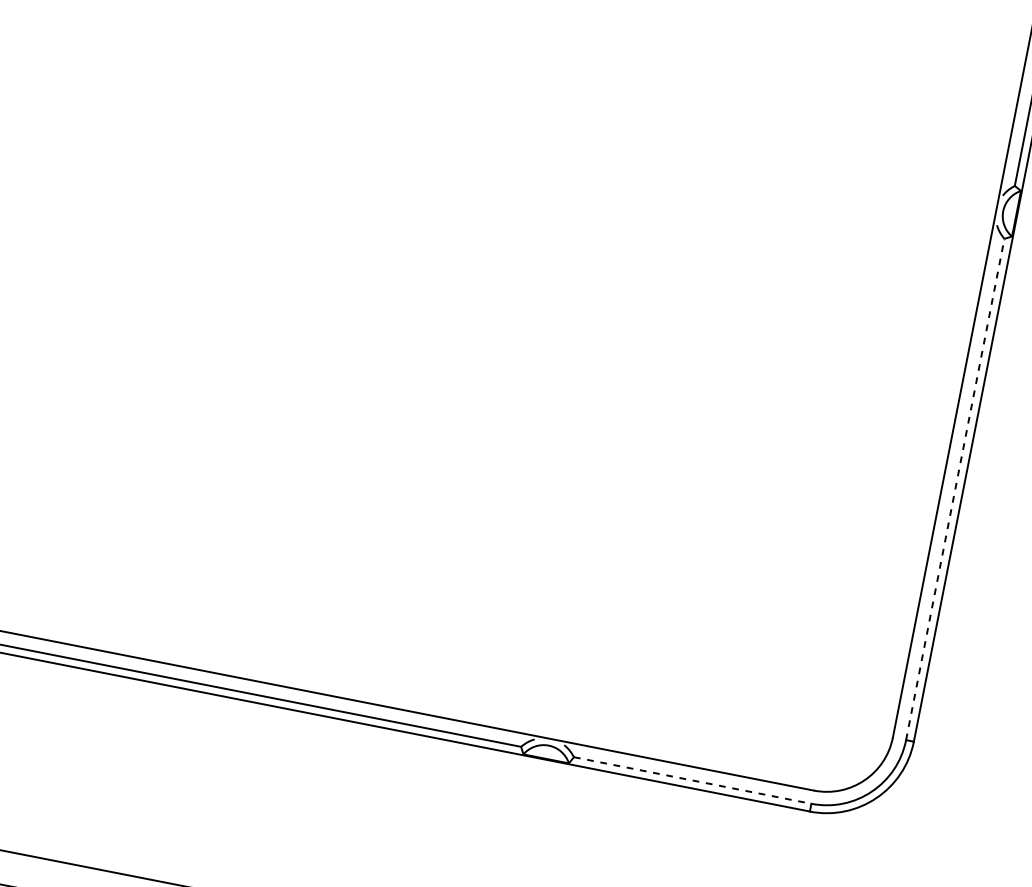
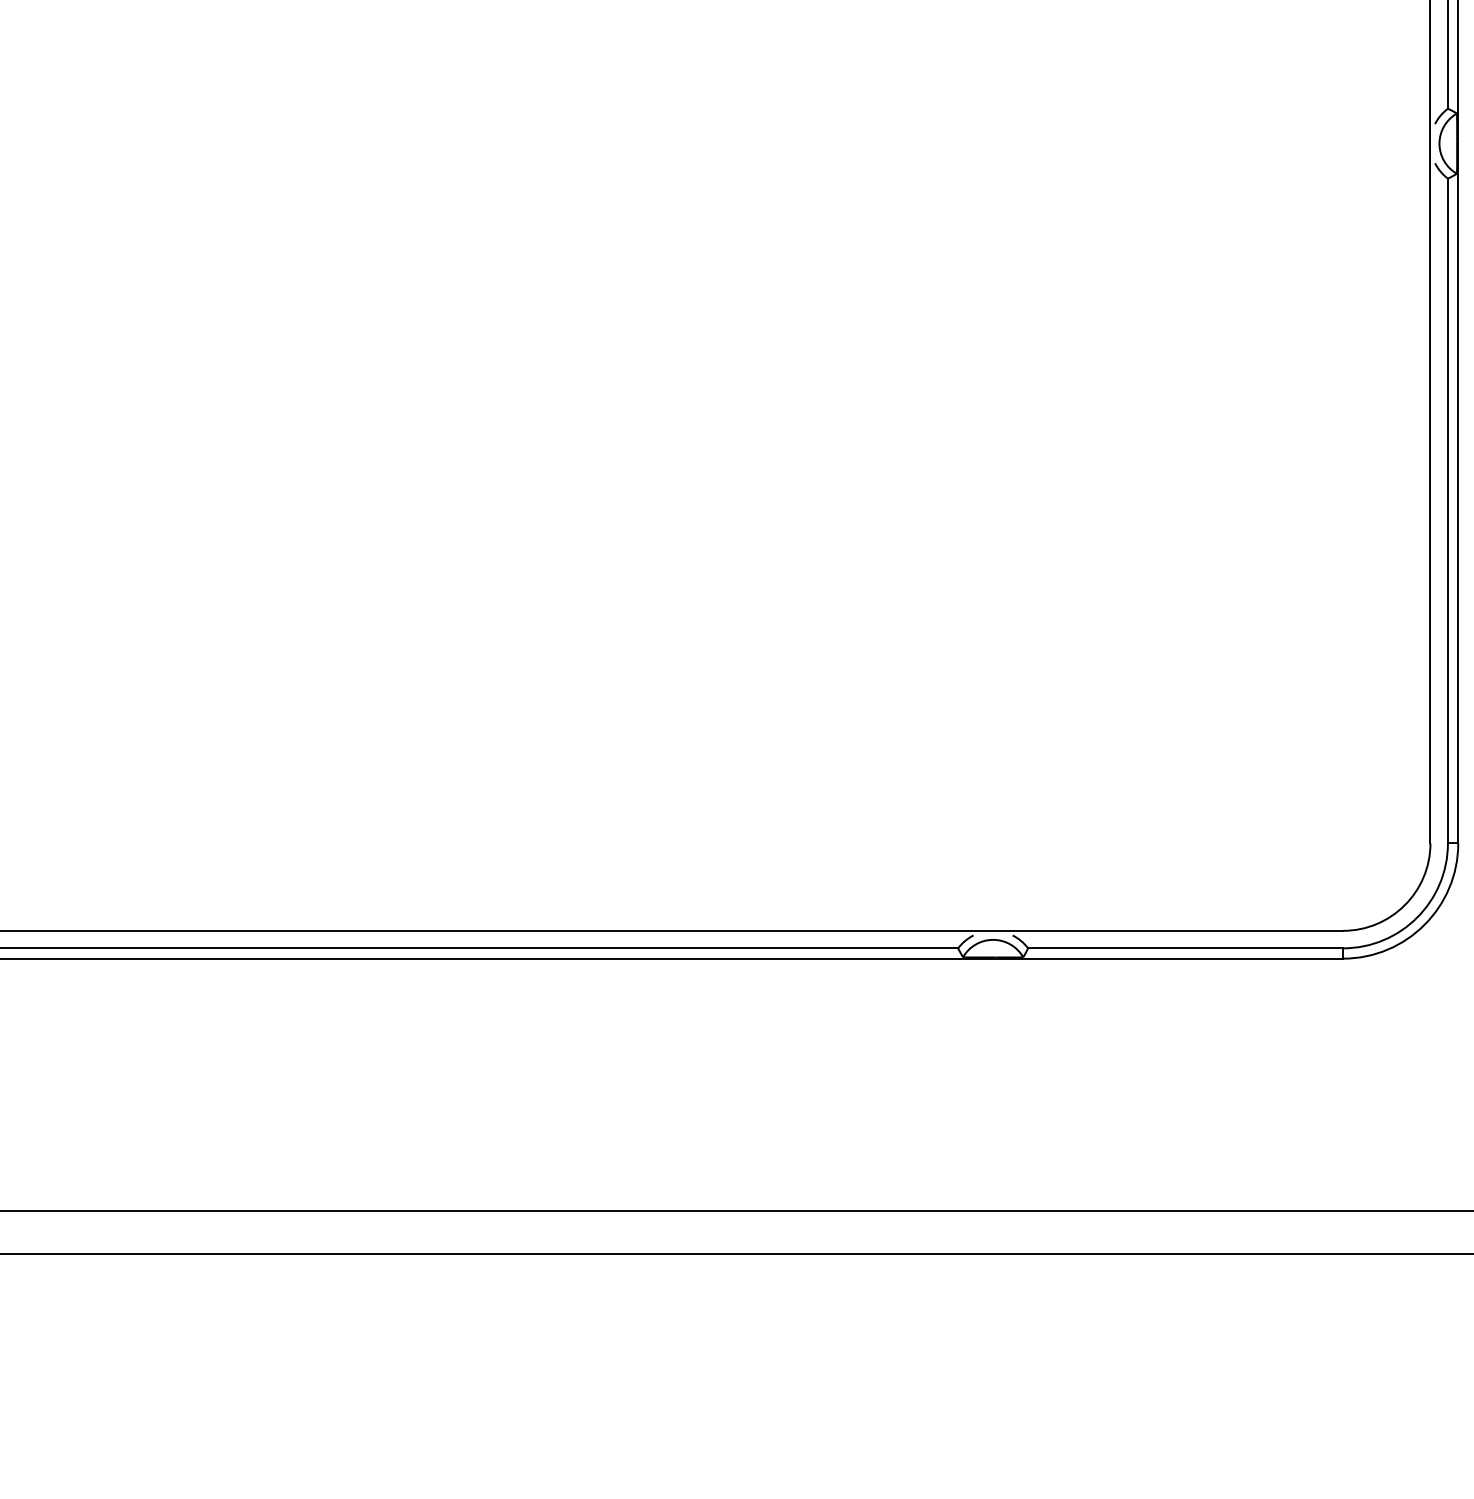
line: (955, 489) -> (1447, 510), dashed -> solid
line: (693, 780) -> (1186, 948), dashed -> solid

